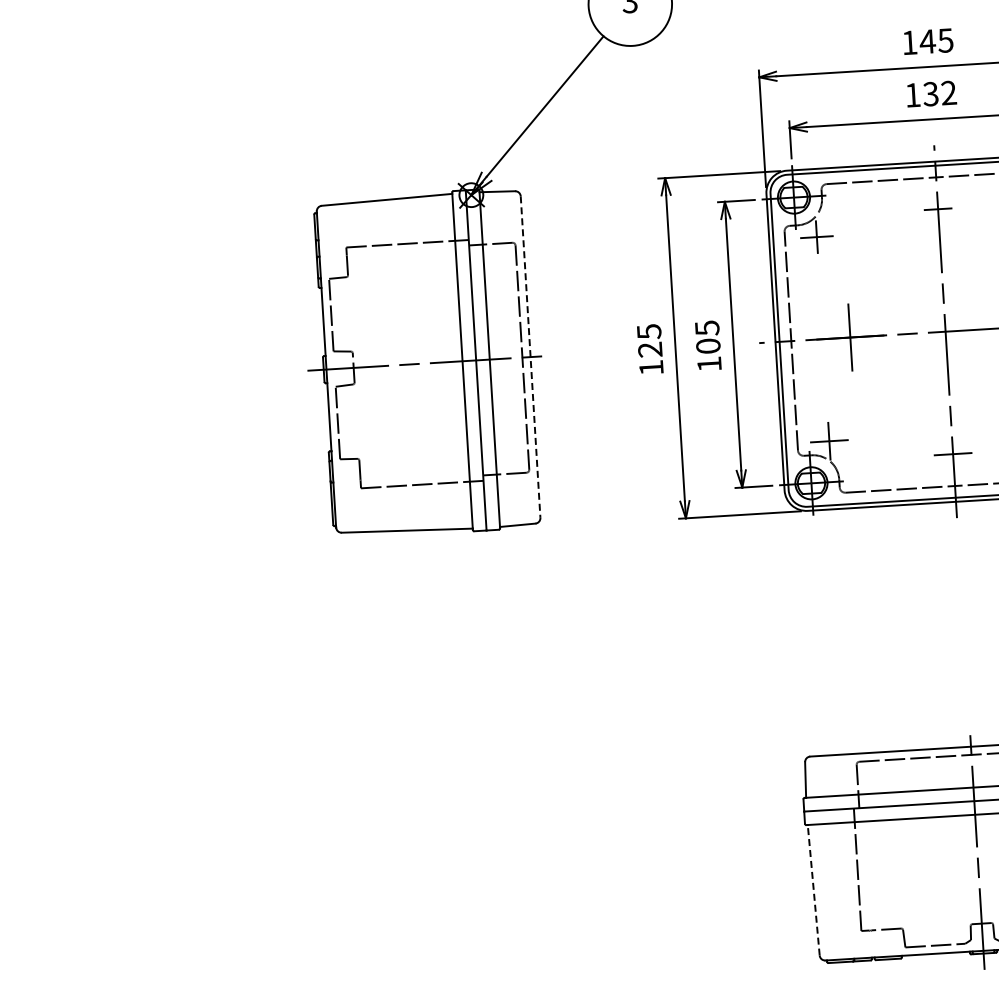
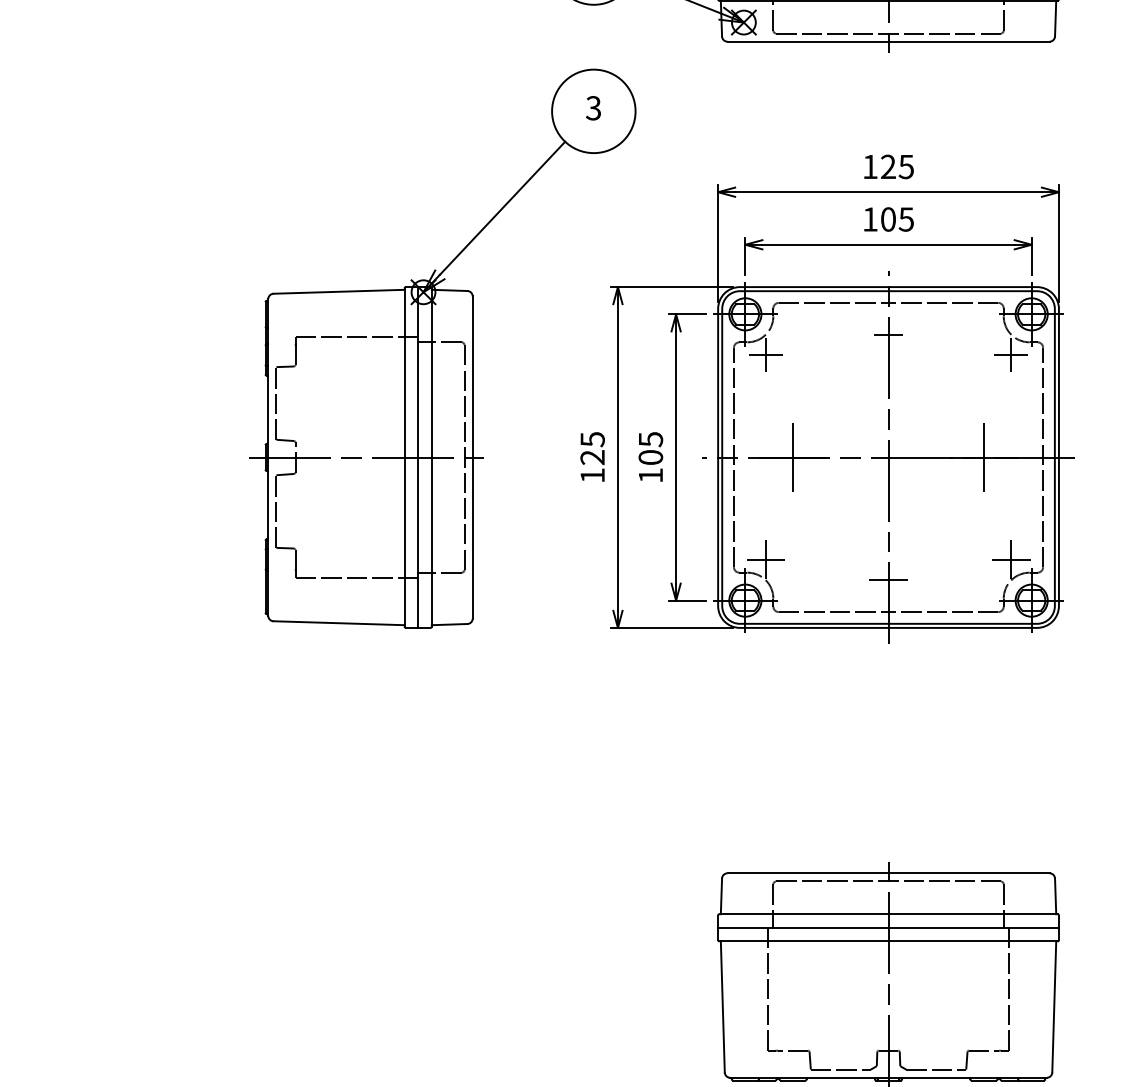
text: (927, 41) -> (888, 166), 145 -> 125
text: (939, 93) -> (896, 219), 132 -> 105
line: (530, 358) -> (472, 458), dashed -> solid
line: (813, 889) -> (722, 1006), dashed -> solid

